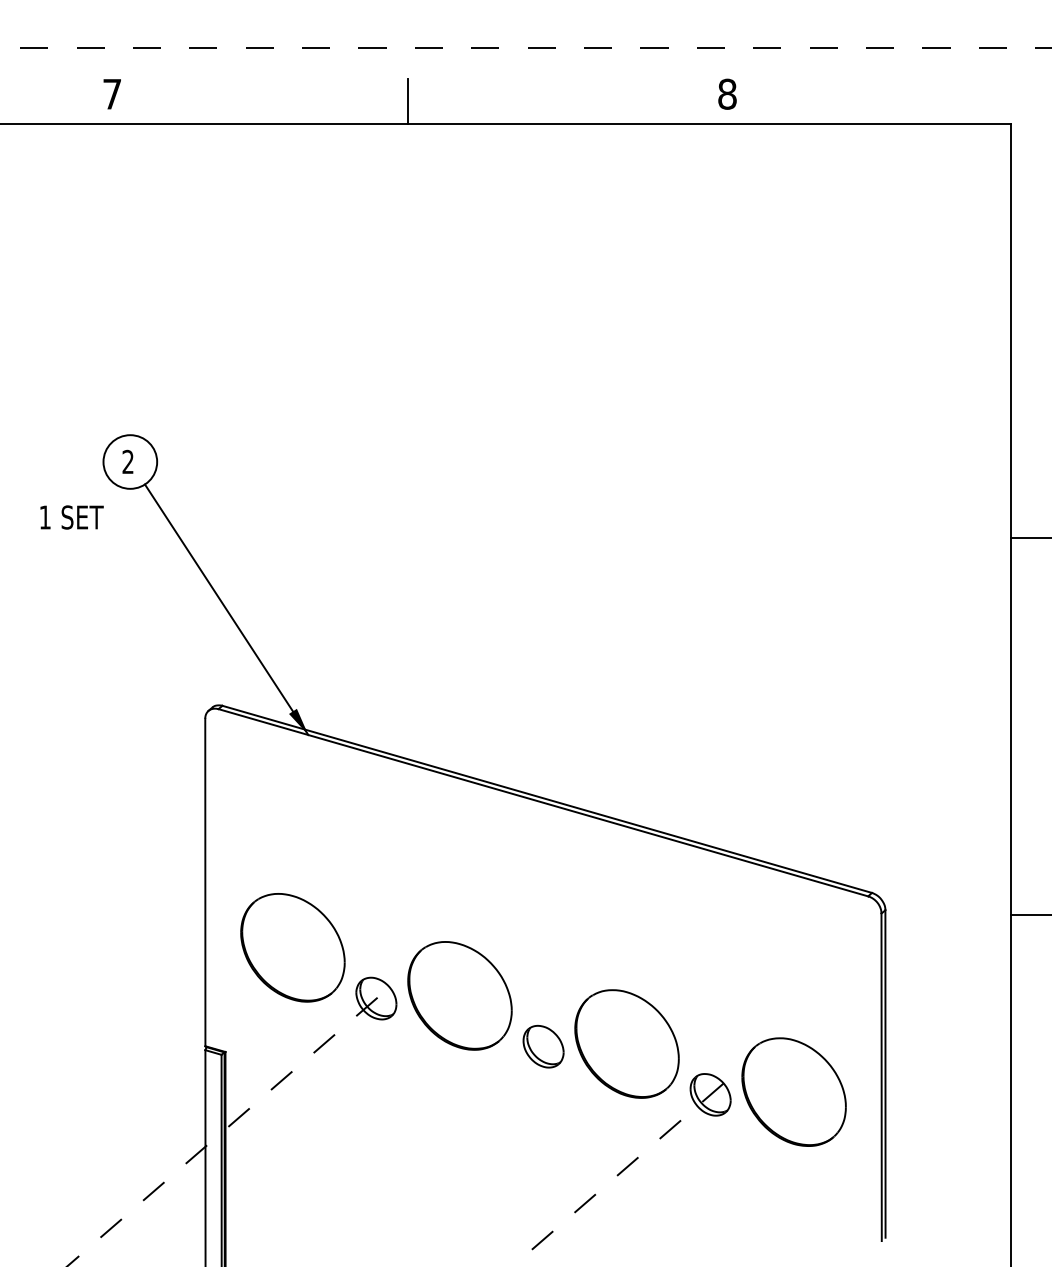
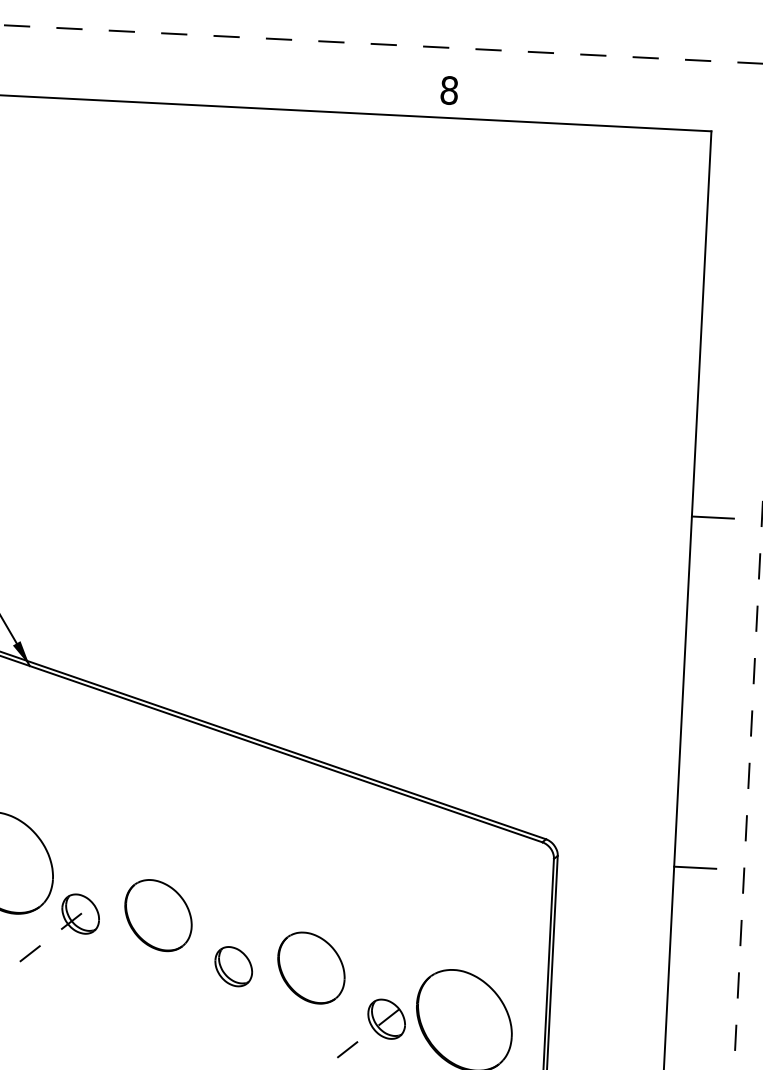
line: (407, 100) -> (151, 81), removed
part: (459, 995) -> (158, 915), size x0.7
part: (626, 1043) -> (310, 967), size x0.7

